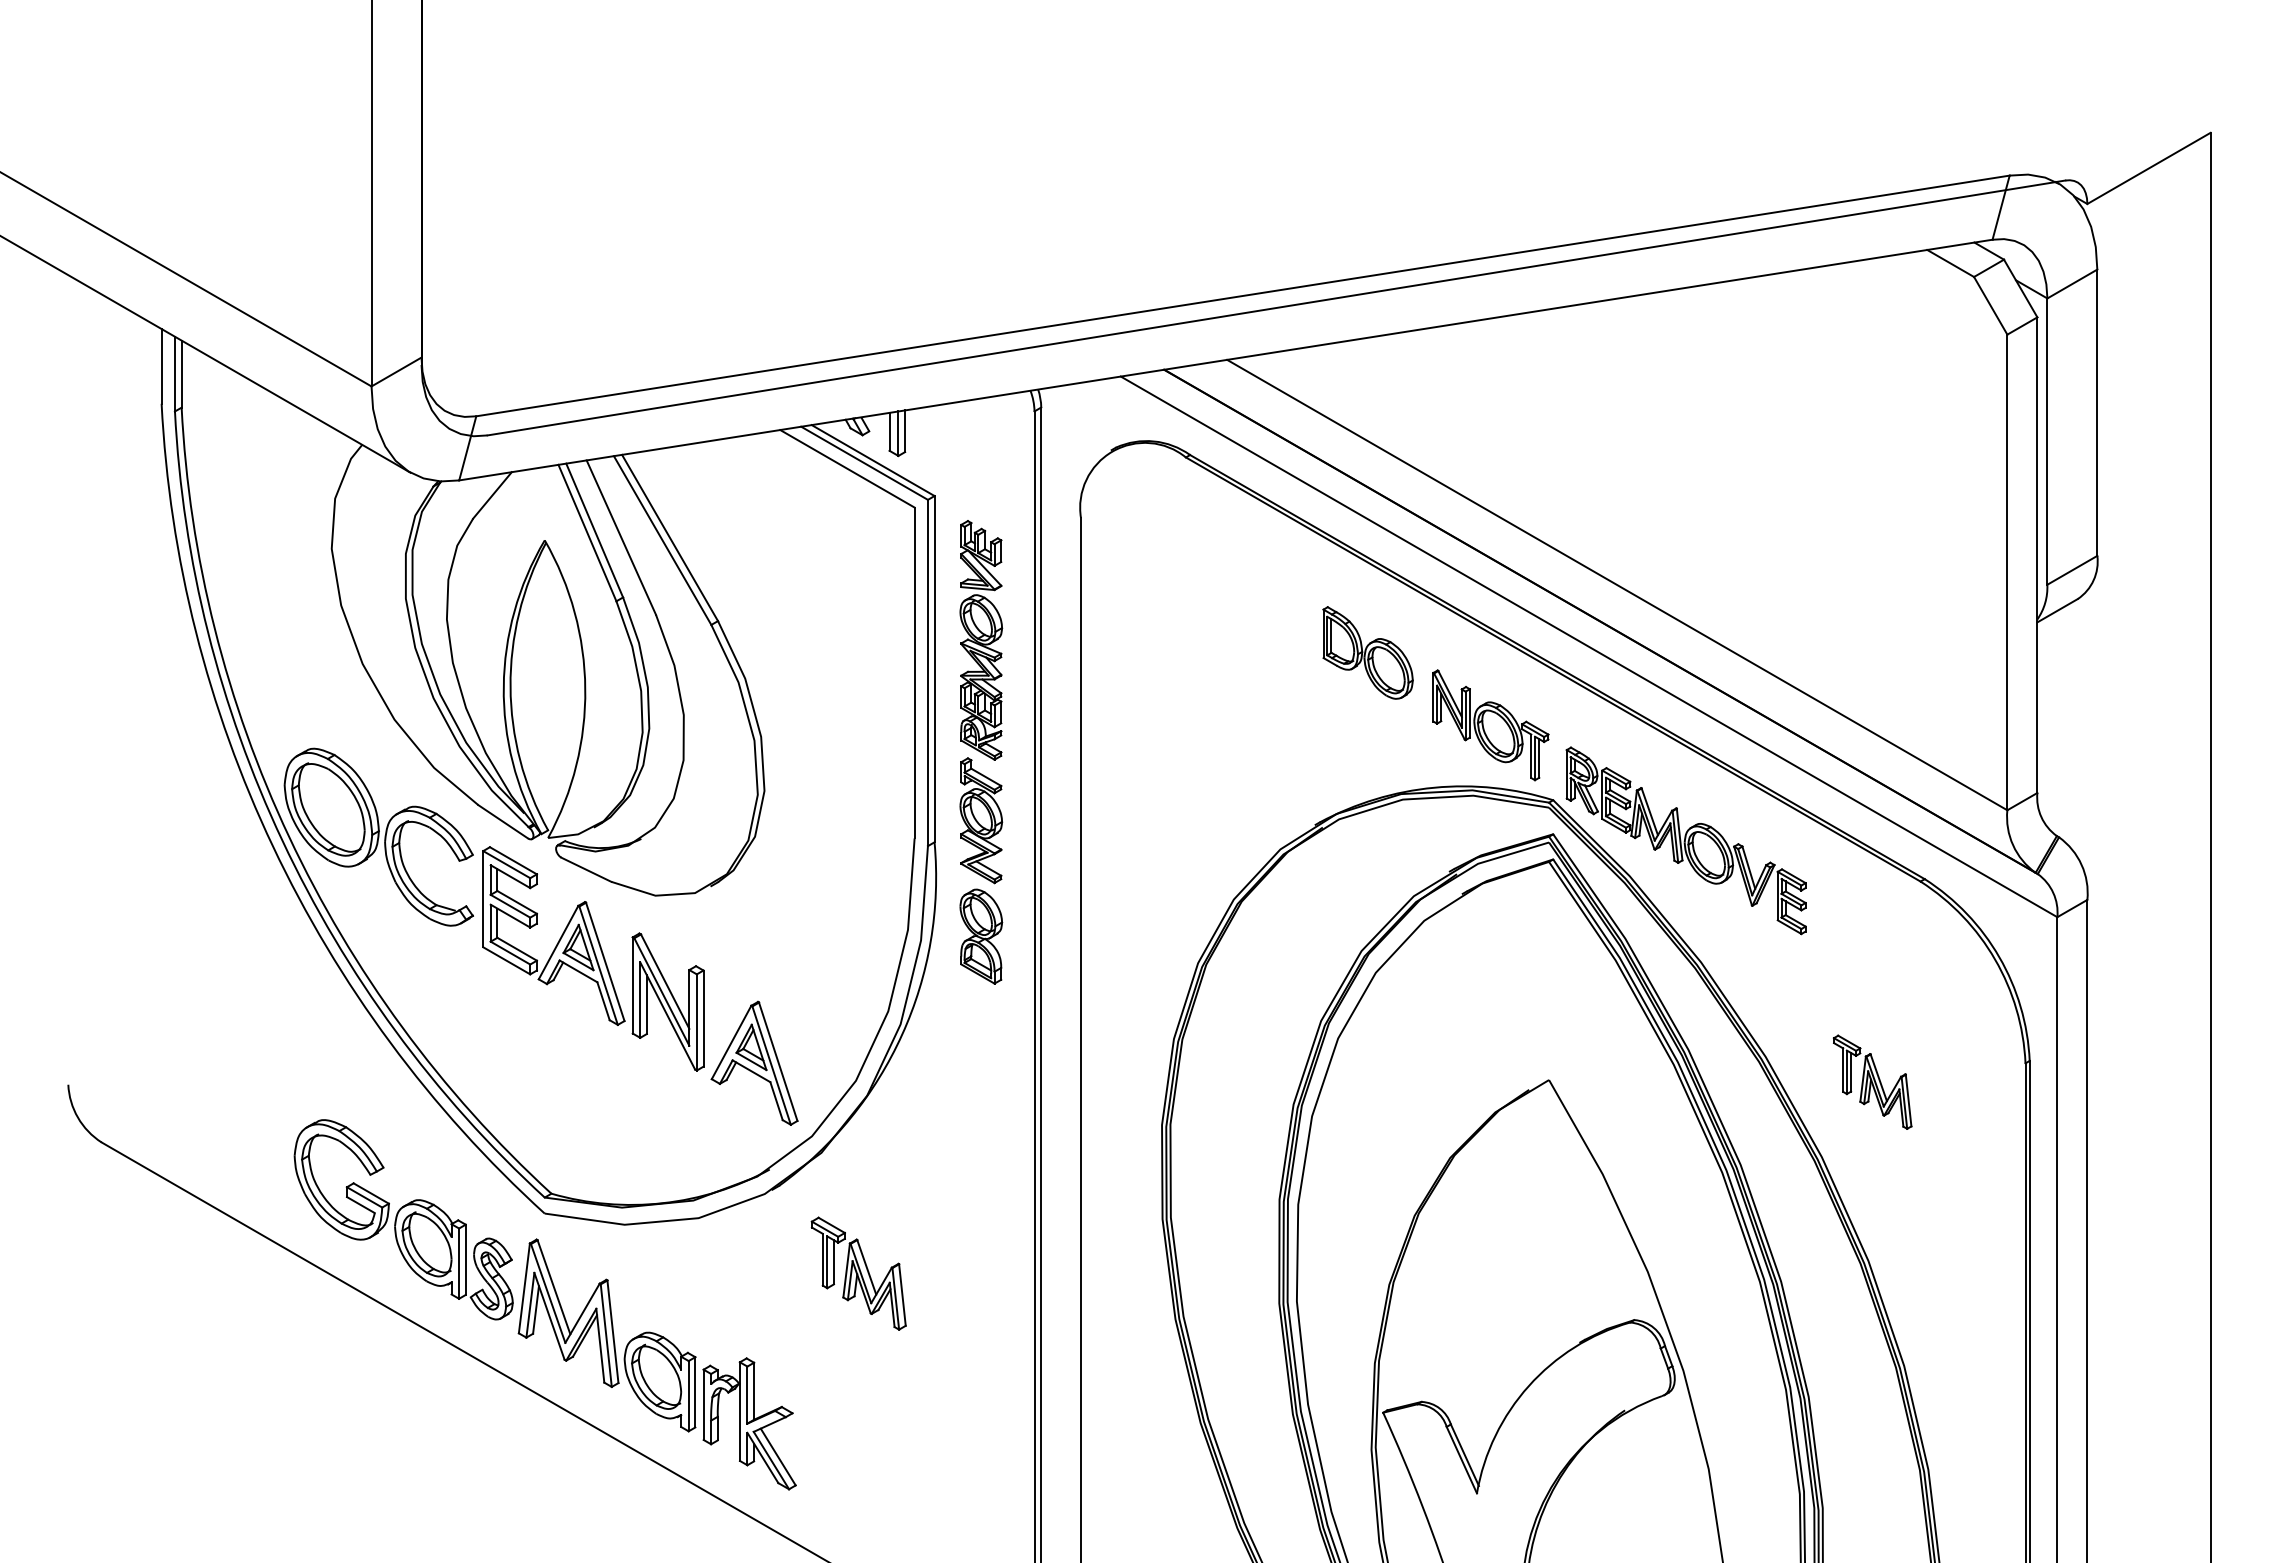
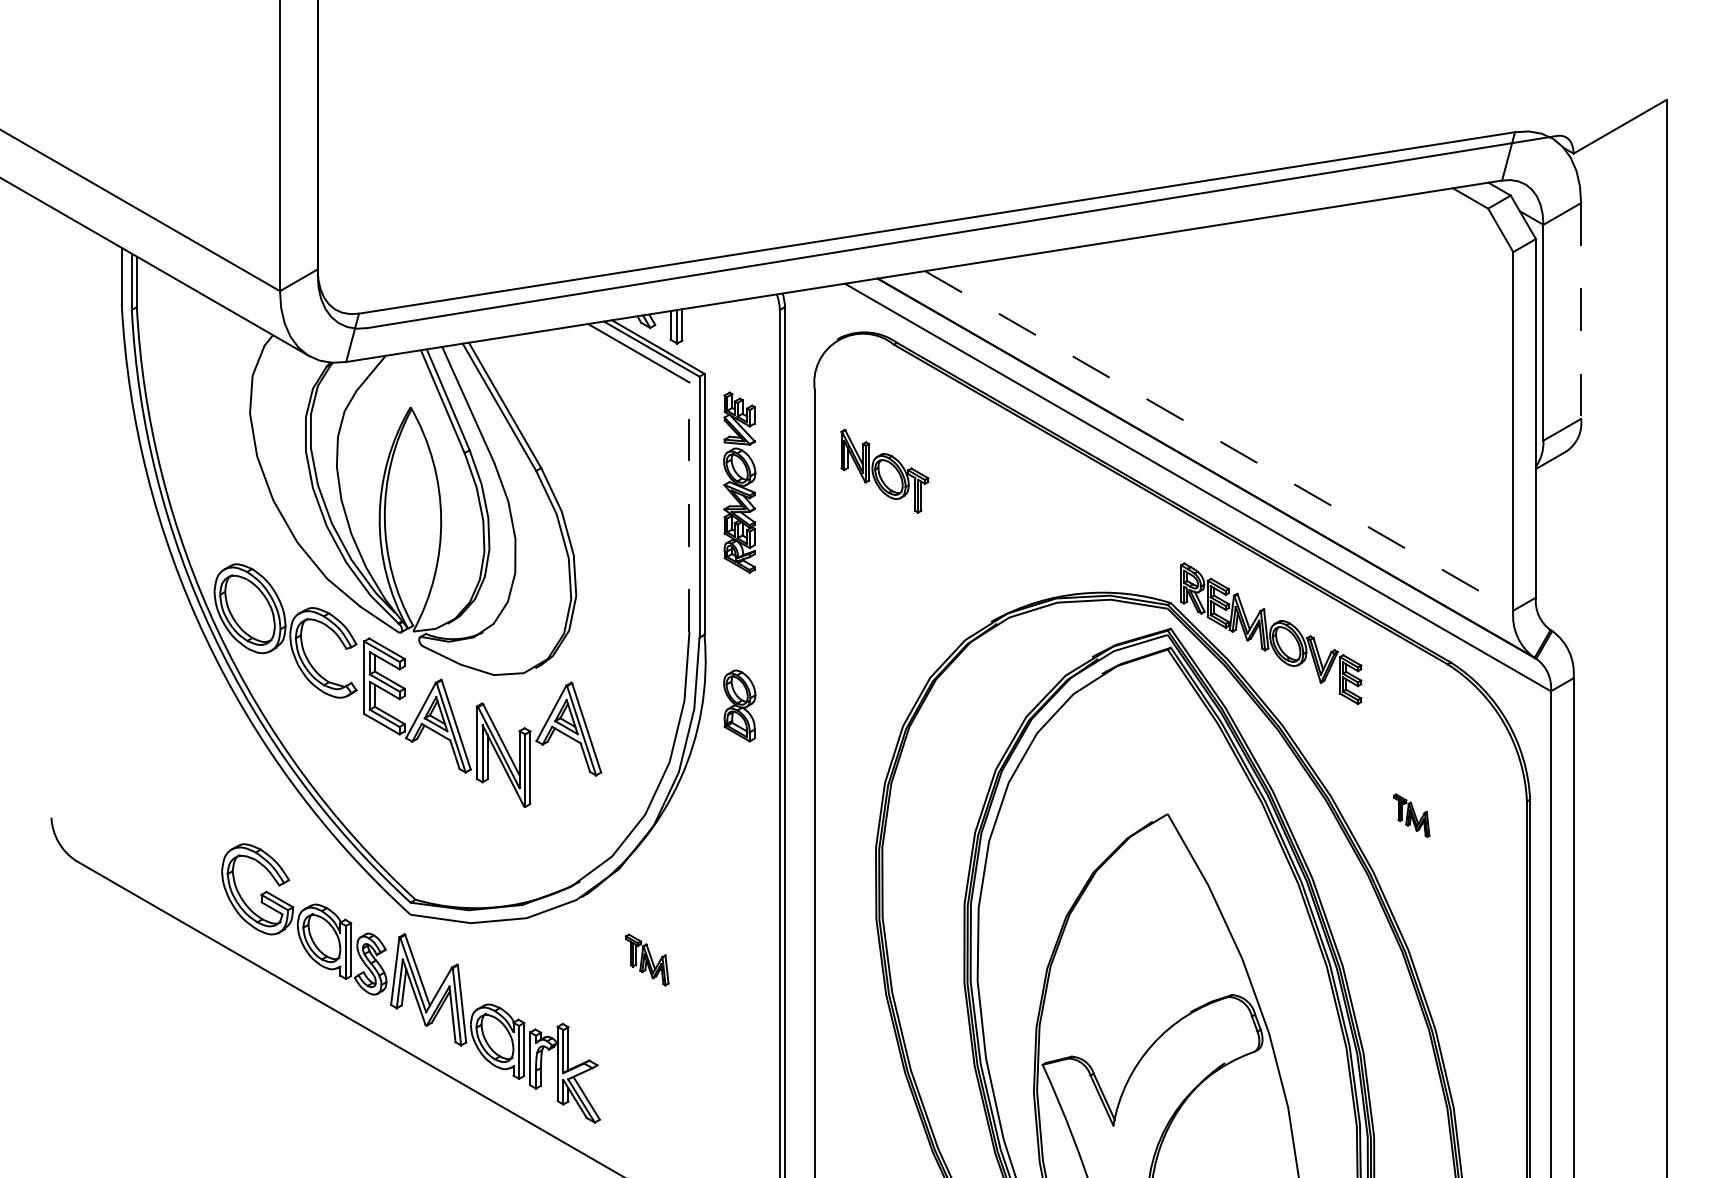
line: (2097, 413) -> (1581, 311), solid -> dashed
line: (1617, 585) -> (1219, 441), solid -> dashed
part: (1367, 652) -> (1030, 491), removed
line: (914, 672) -> (689, 506), solid -> dashed
part: (1490, 725) -> (884, 471), moved
part: (981, 820) -> (739, 618), removed
part: (754, 1062) -> (568, 728), moved
part: (1872, 1081) -> (1411, 815), size x0.6
part: (858, 1273) -> (647, 959), size x0.6

